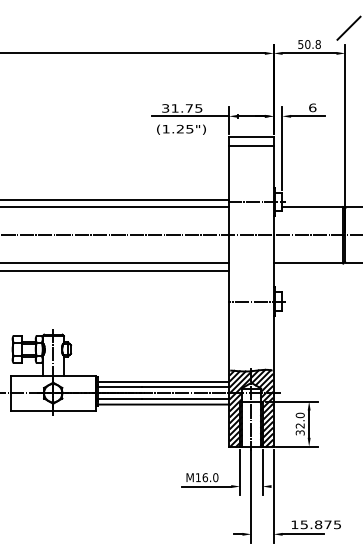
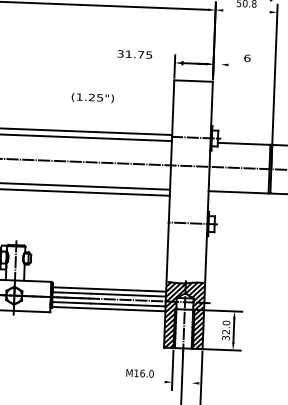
line: (309, 53) -> (246, 11), removed
line: (190, 116) -> (141, 61), removed
line: (308, 116) -> (243, 65), removed
text: (181, 129) -> (92, 97), moved
line: (251, 146) -> (193, 89), removed
line: (282, 148) -> (220, 92), removed
line: (262, 472) -> (192, 370), removed
line: (206, 486) -> (143, 381), removed

